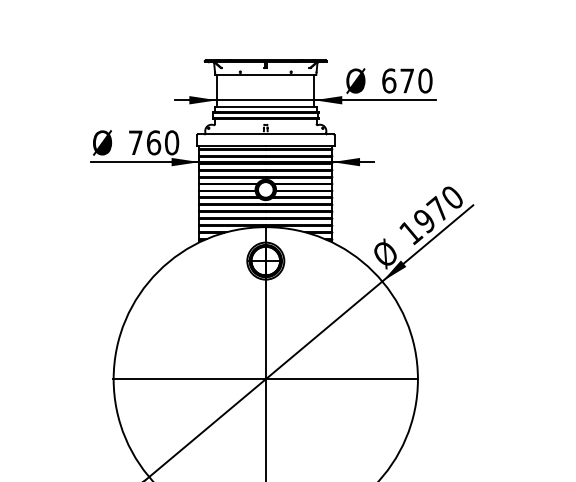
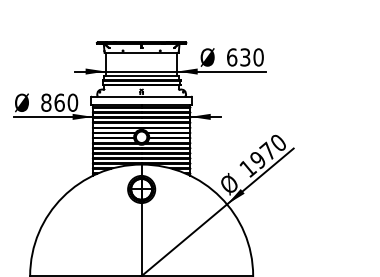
text: (407, 80) -> (245, 57), 670 -> 630
text: (135, 142) -> (46, 102), 760 -> 860

